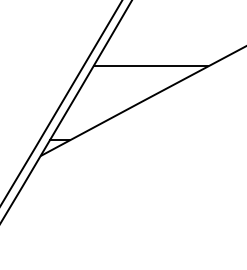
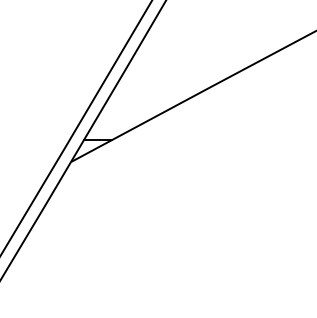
line: (150, 65) -> (225, 34), removed

